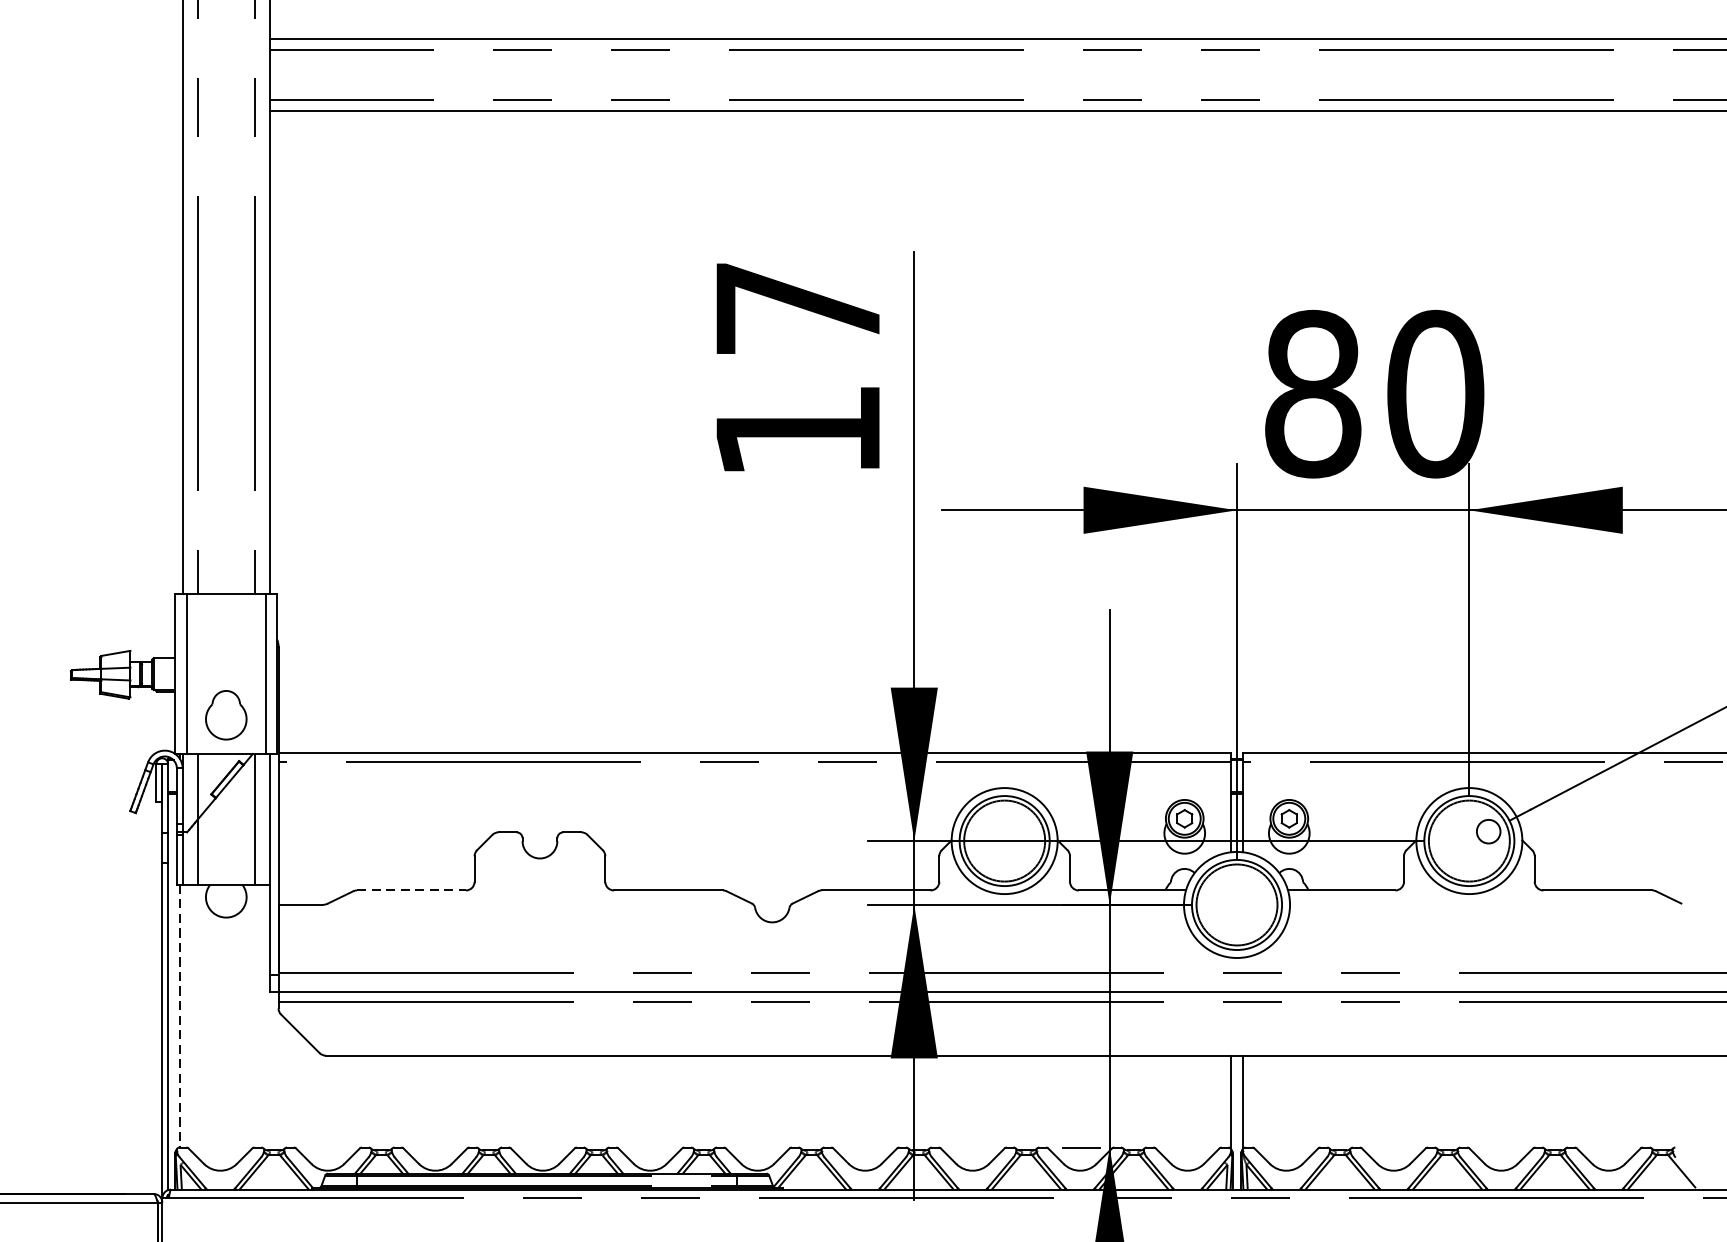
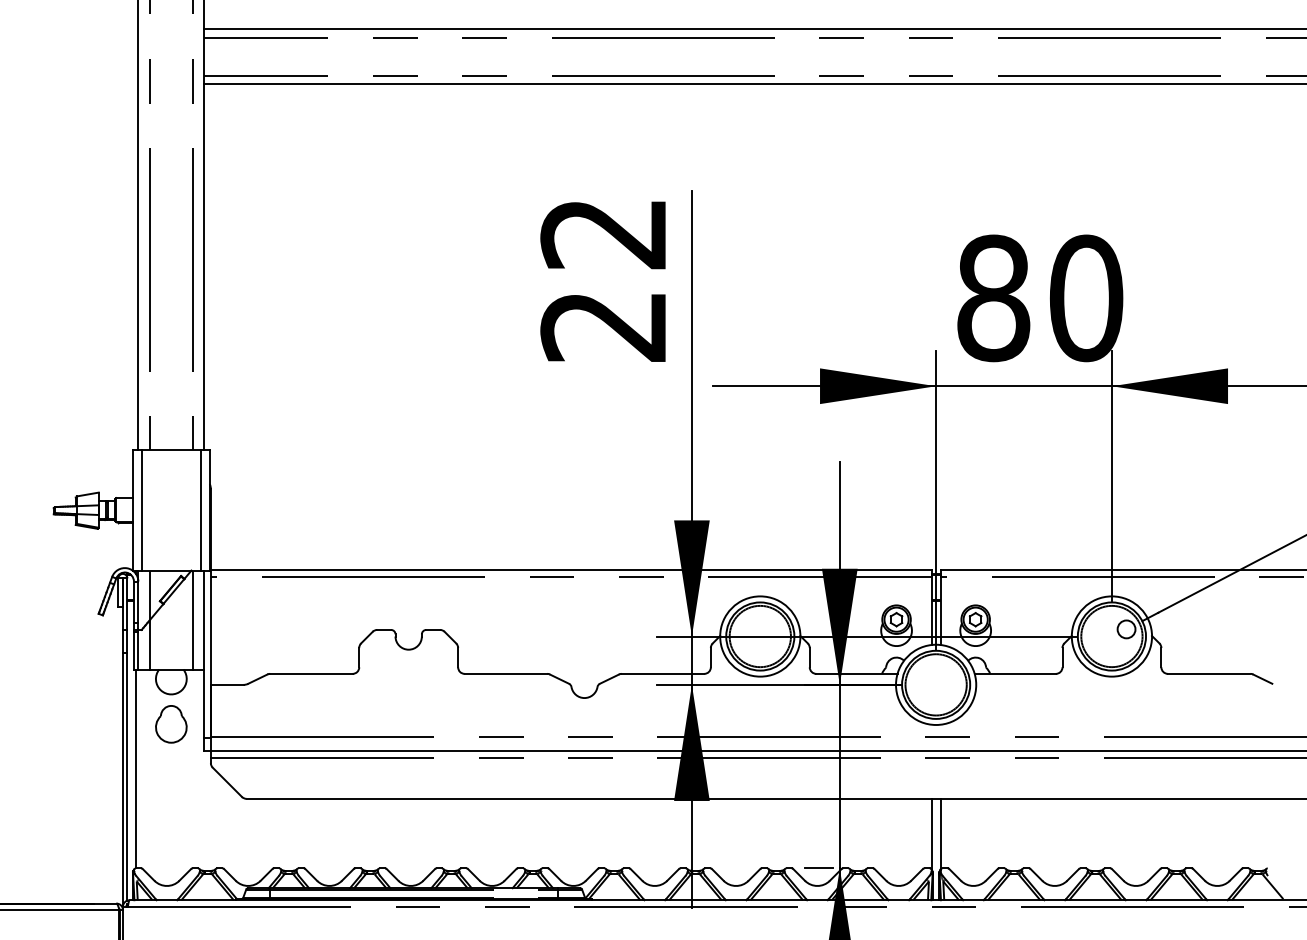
text: (796, 370) -> (602, 280), 17 -> 22
part: (226, 715) -> (171, 724), moved
line: (411, 889) -> (311, 673), dashed -> solid
line: (180, 1016) -> (136, 769), dashed -> solid

